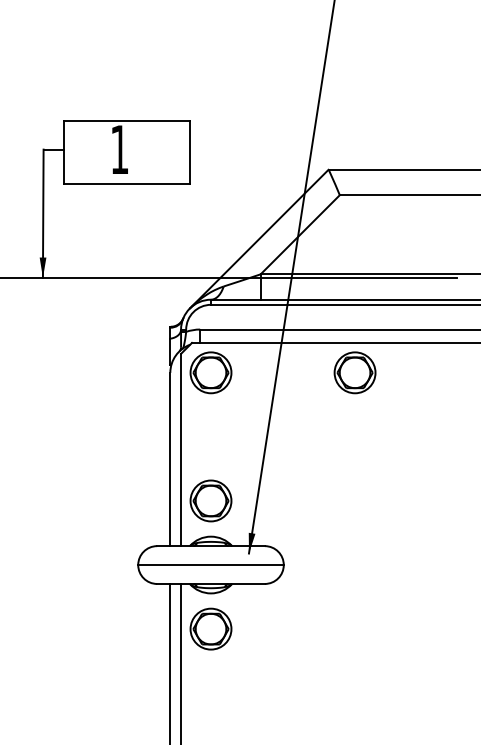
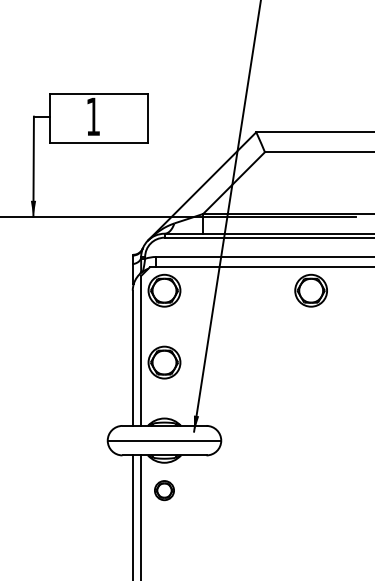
part: (354, 372) -> (310, 290), moved
part: (210, 500) -> (164, 362), moved
part: (210, 628) -> (164, 490), size x0.6

